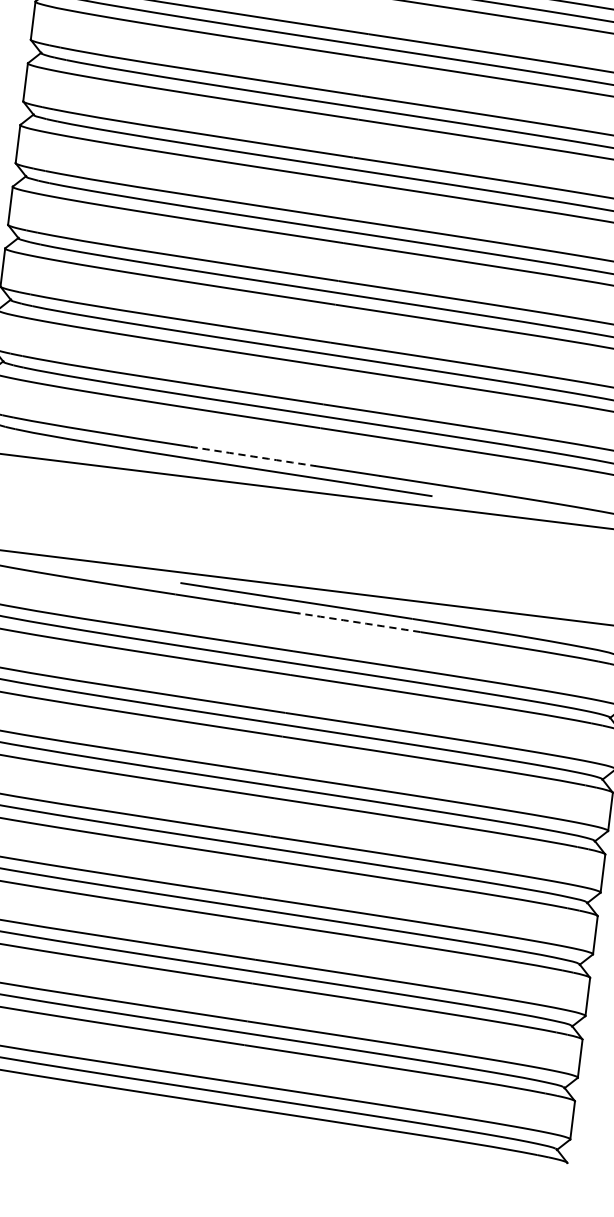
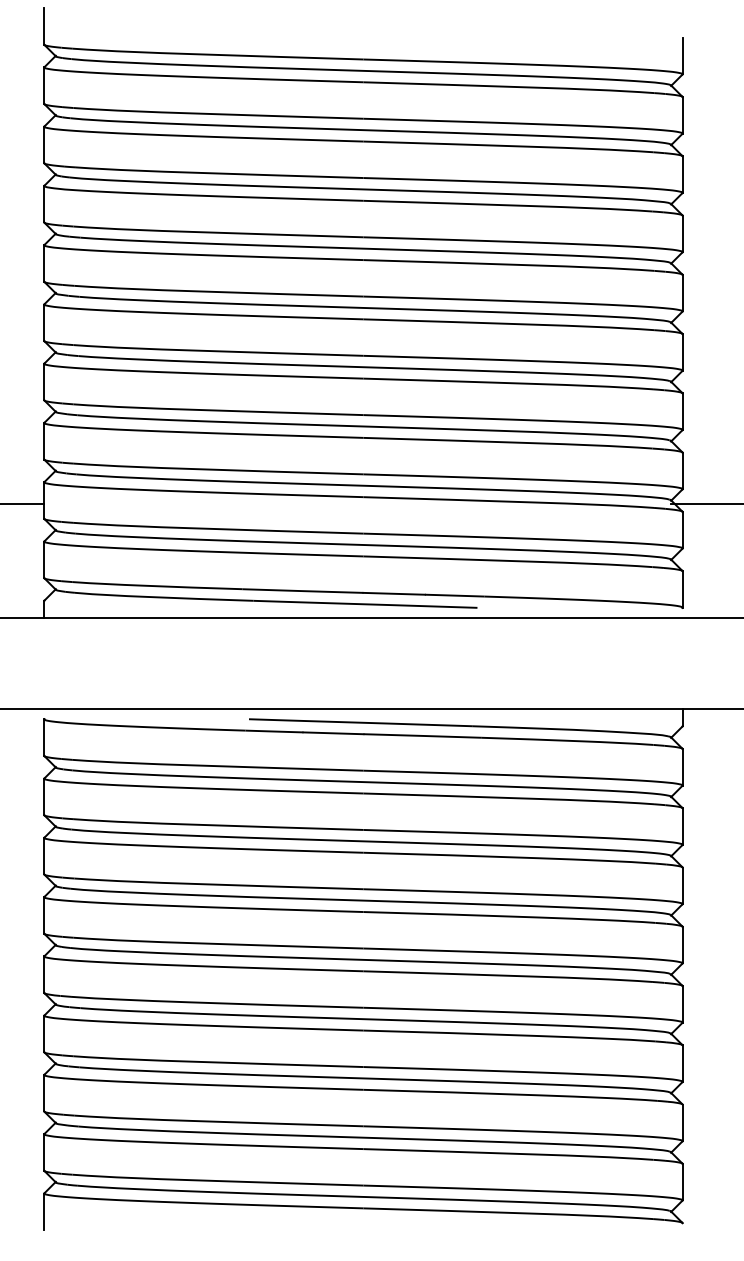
arc: (253, 456) -> (303, 591), dashed -> solid
arc: (358, 622) -> (422, 735), dashed -> solid

